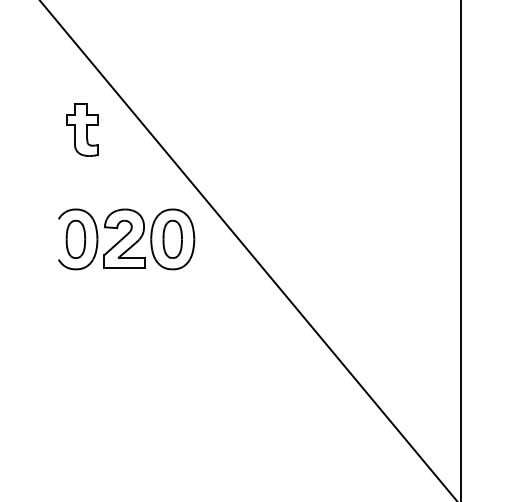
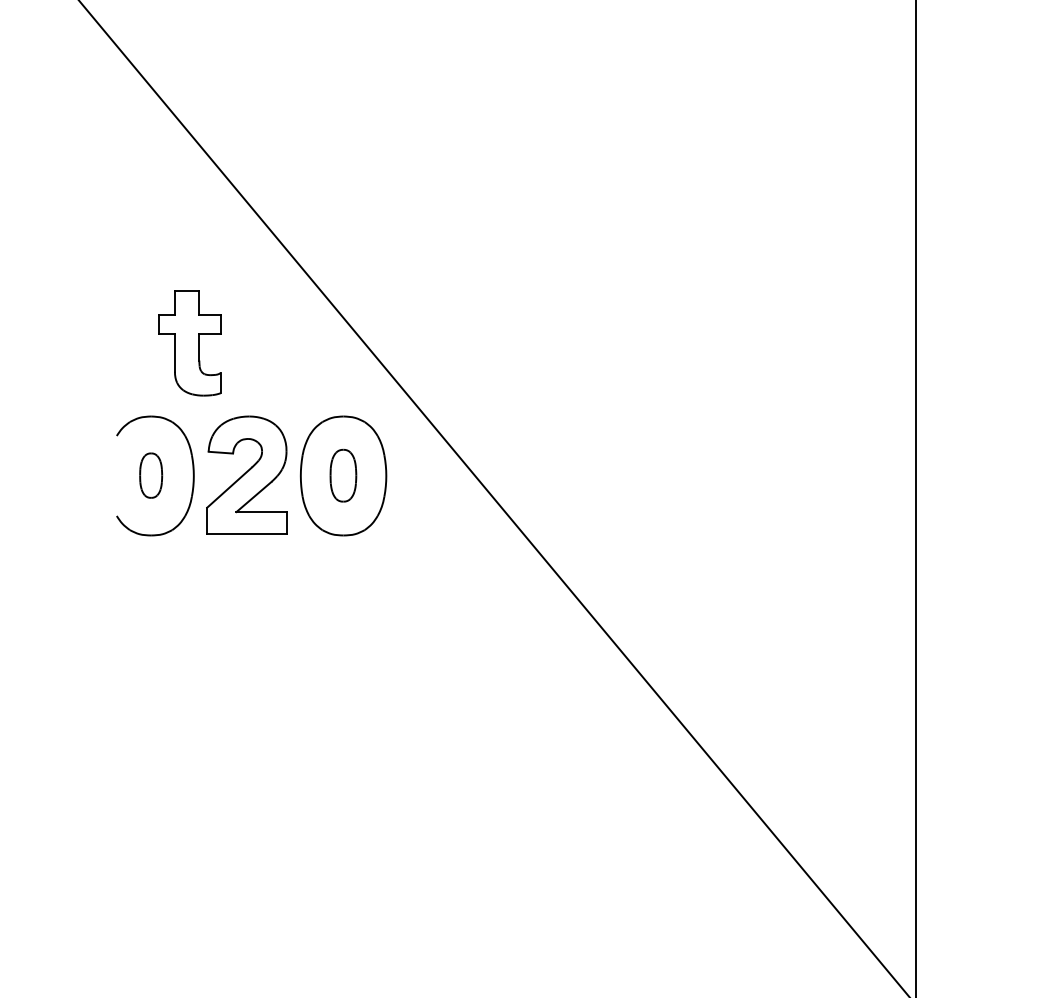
part: (82, 129) -> (189, 342), moved
part: (75, 238) -> (150, 474), size x0.6
part: (172, 238) -> (343, 474), size x0.7

